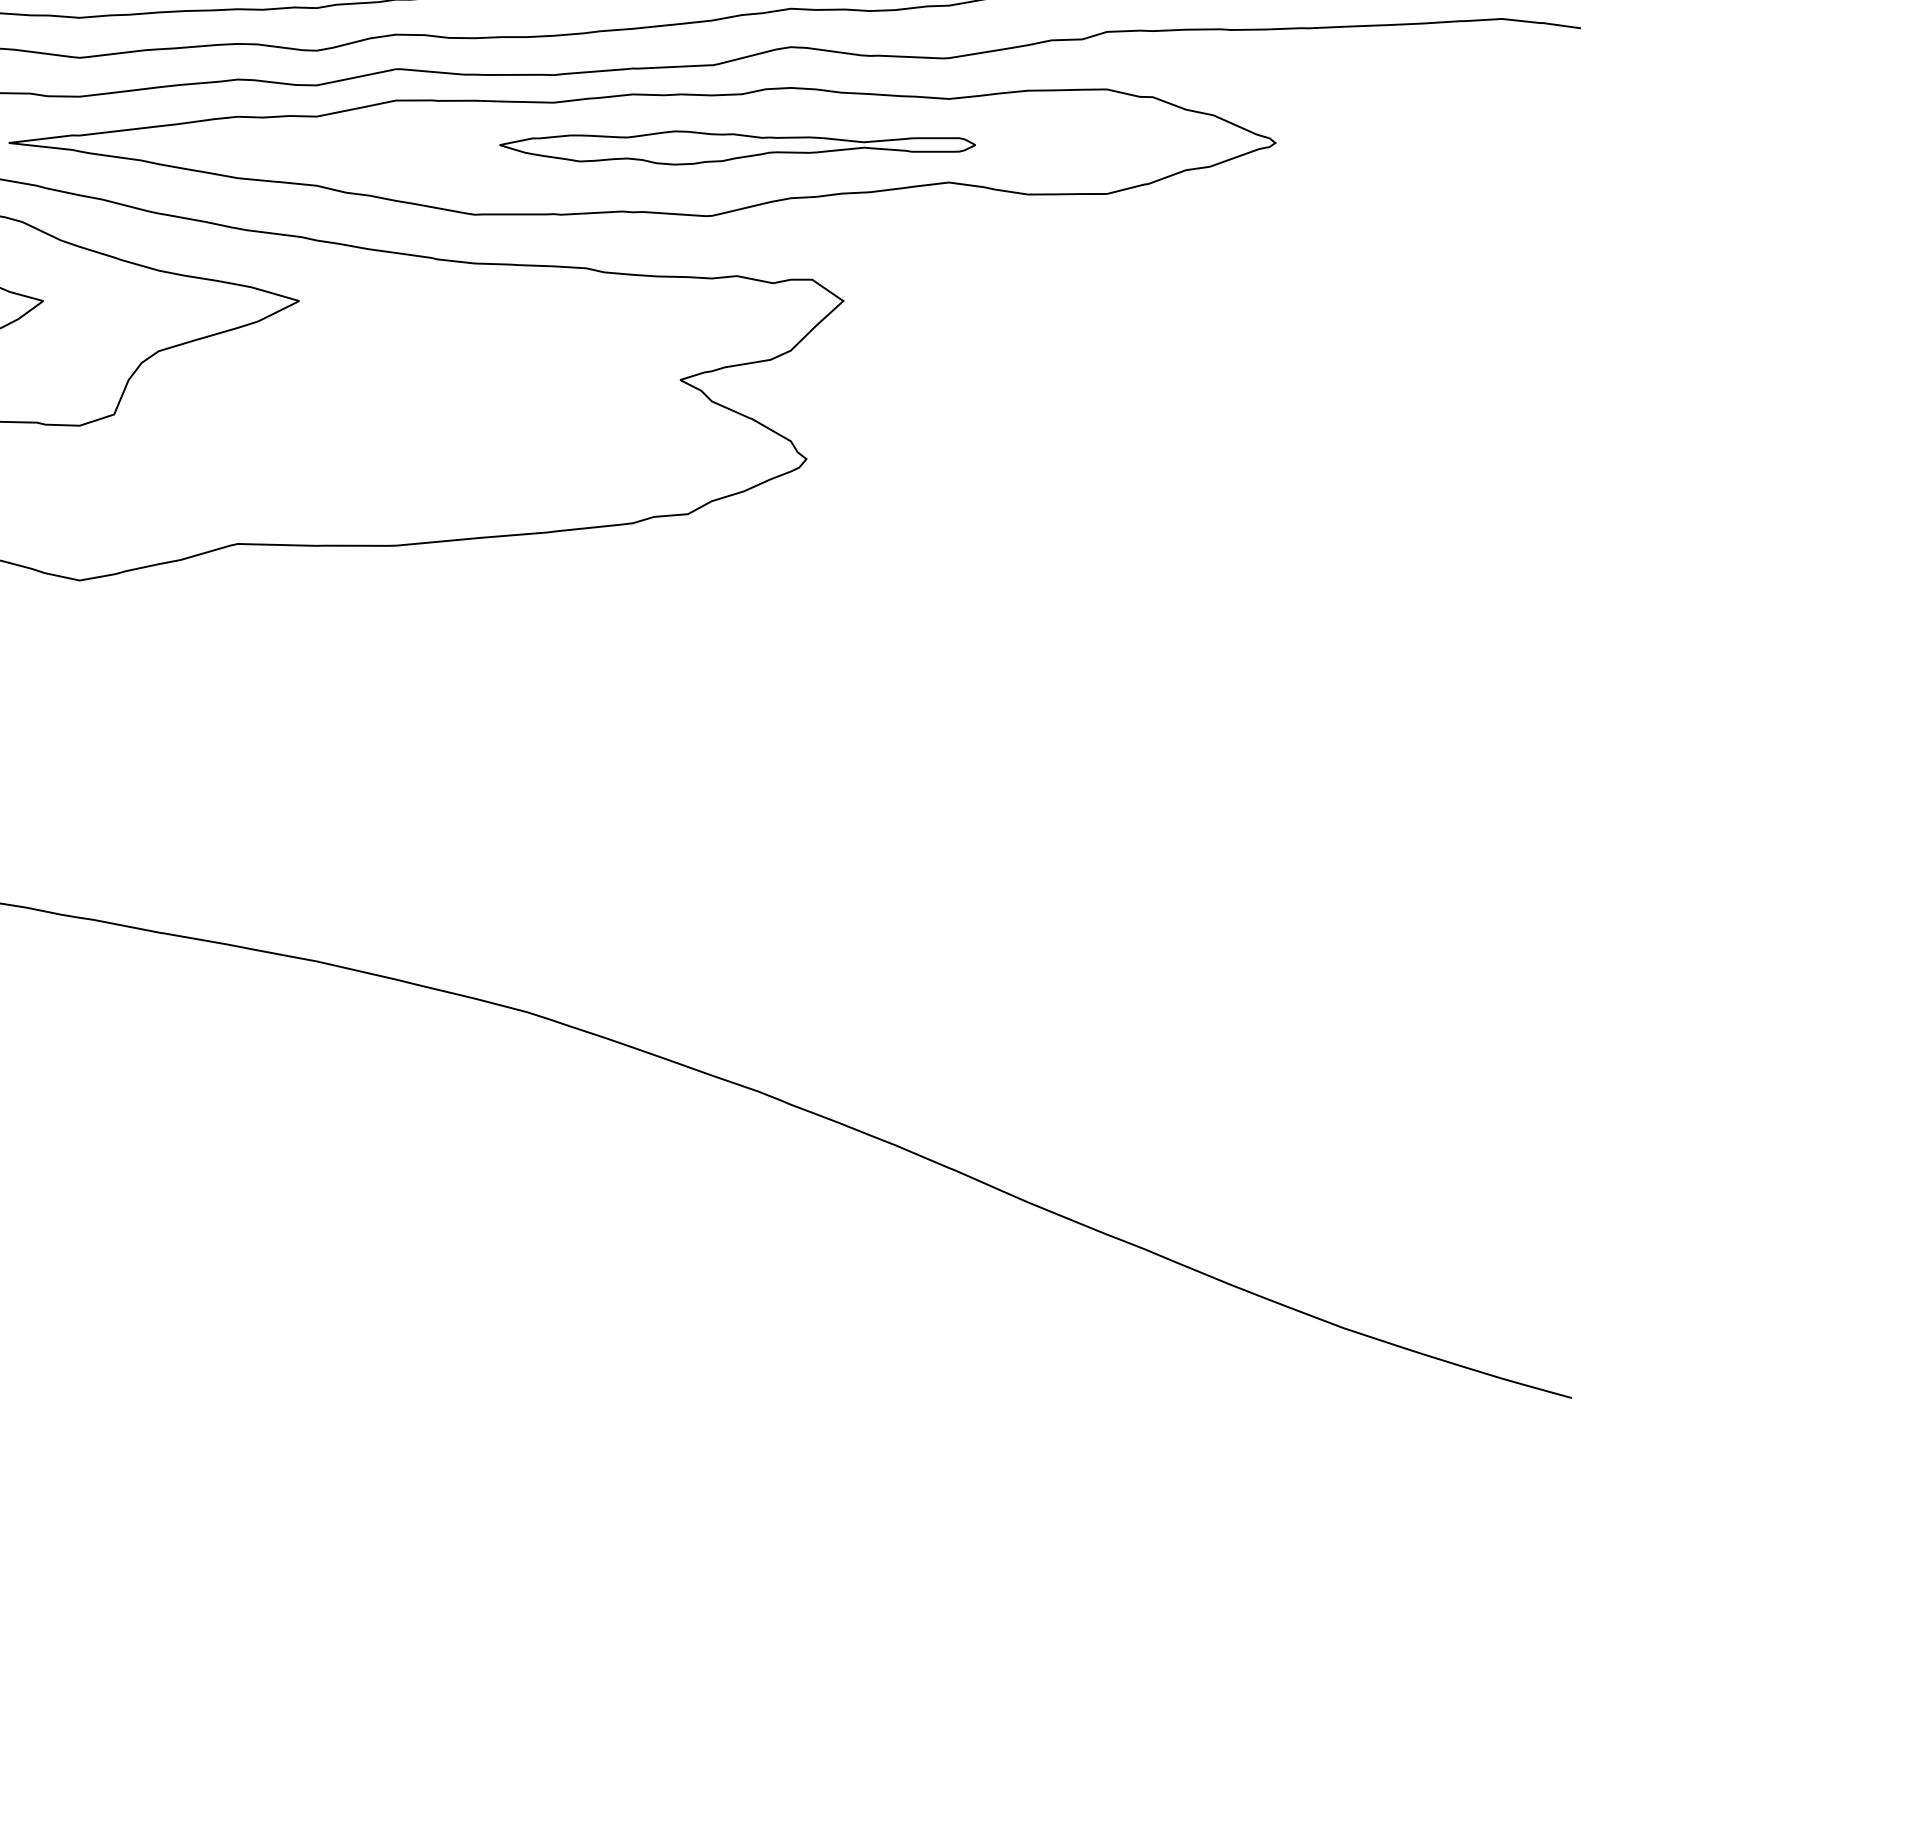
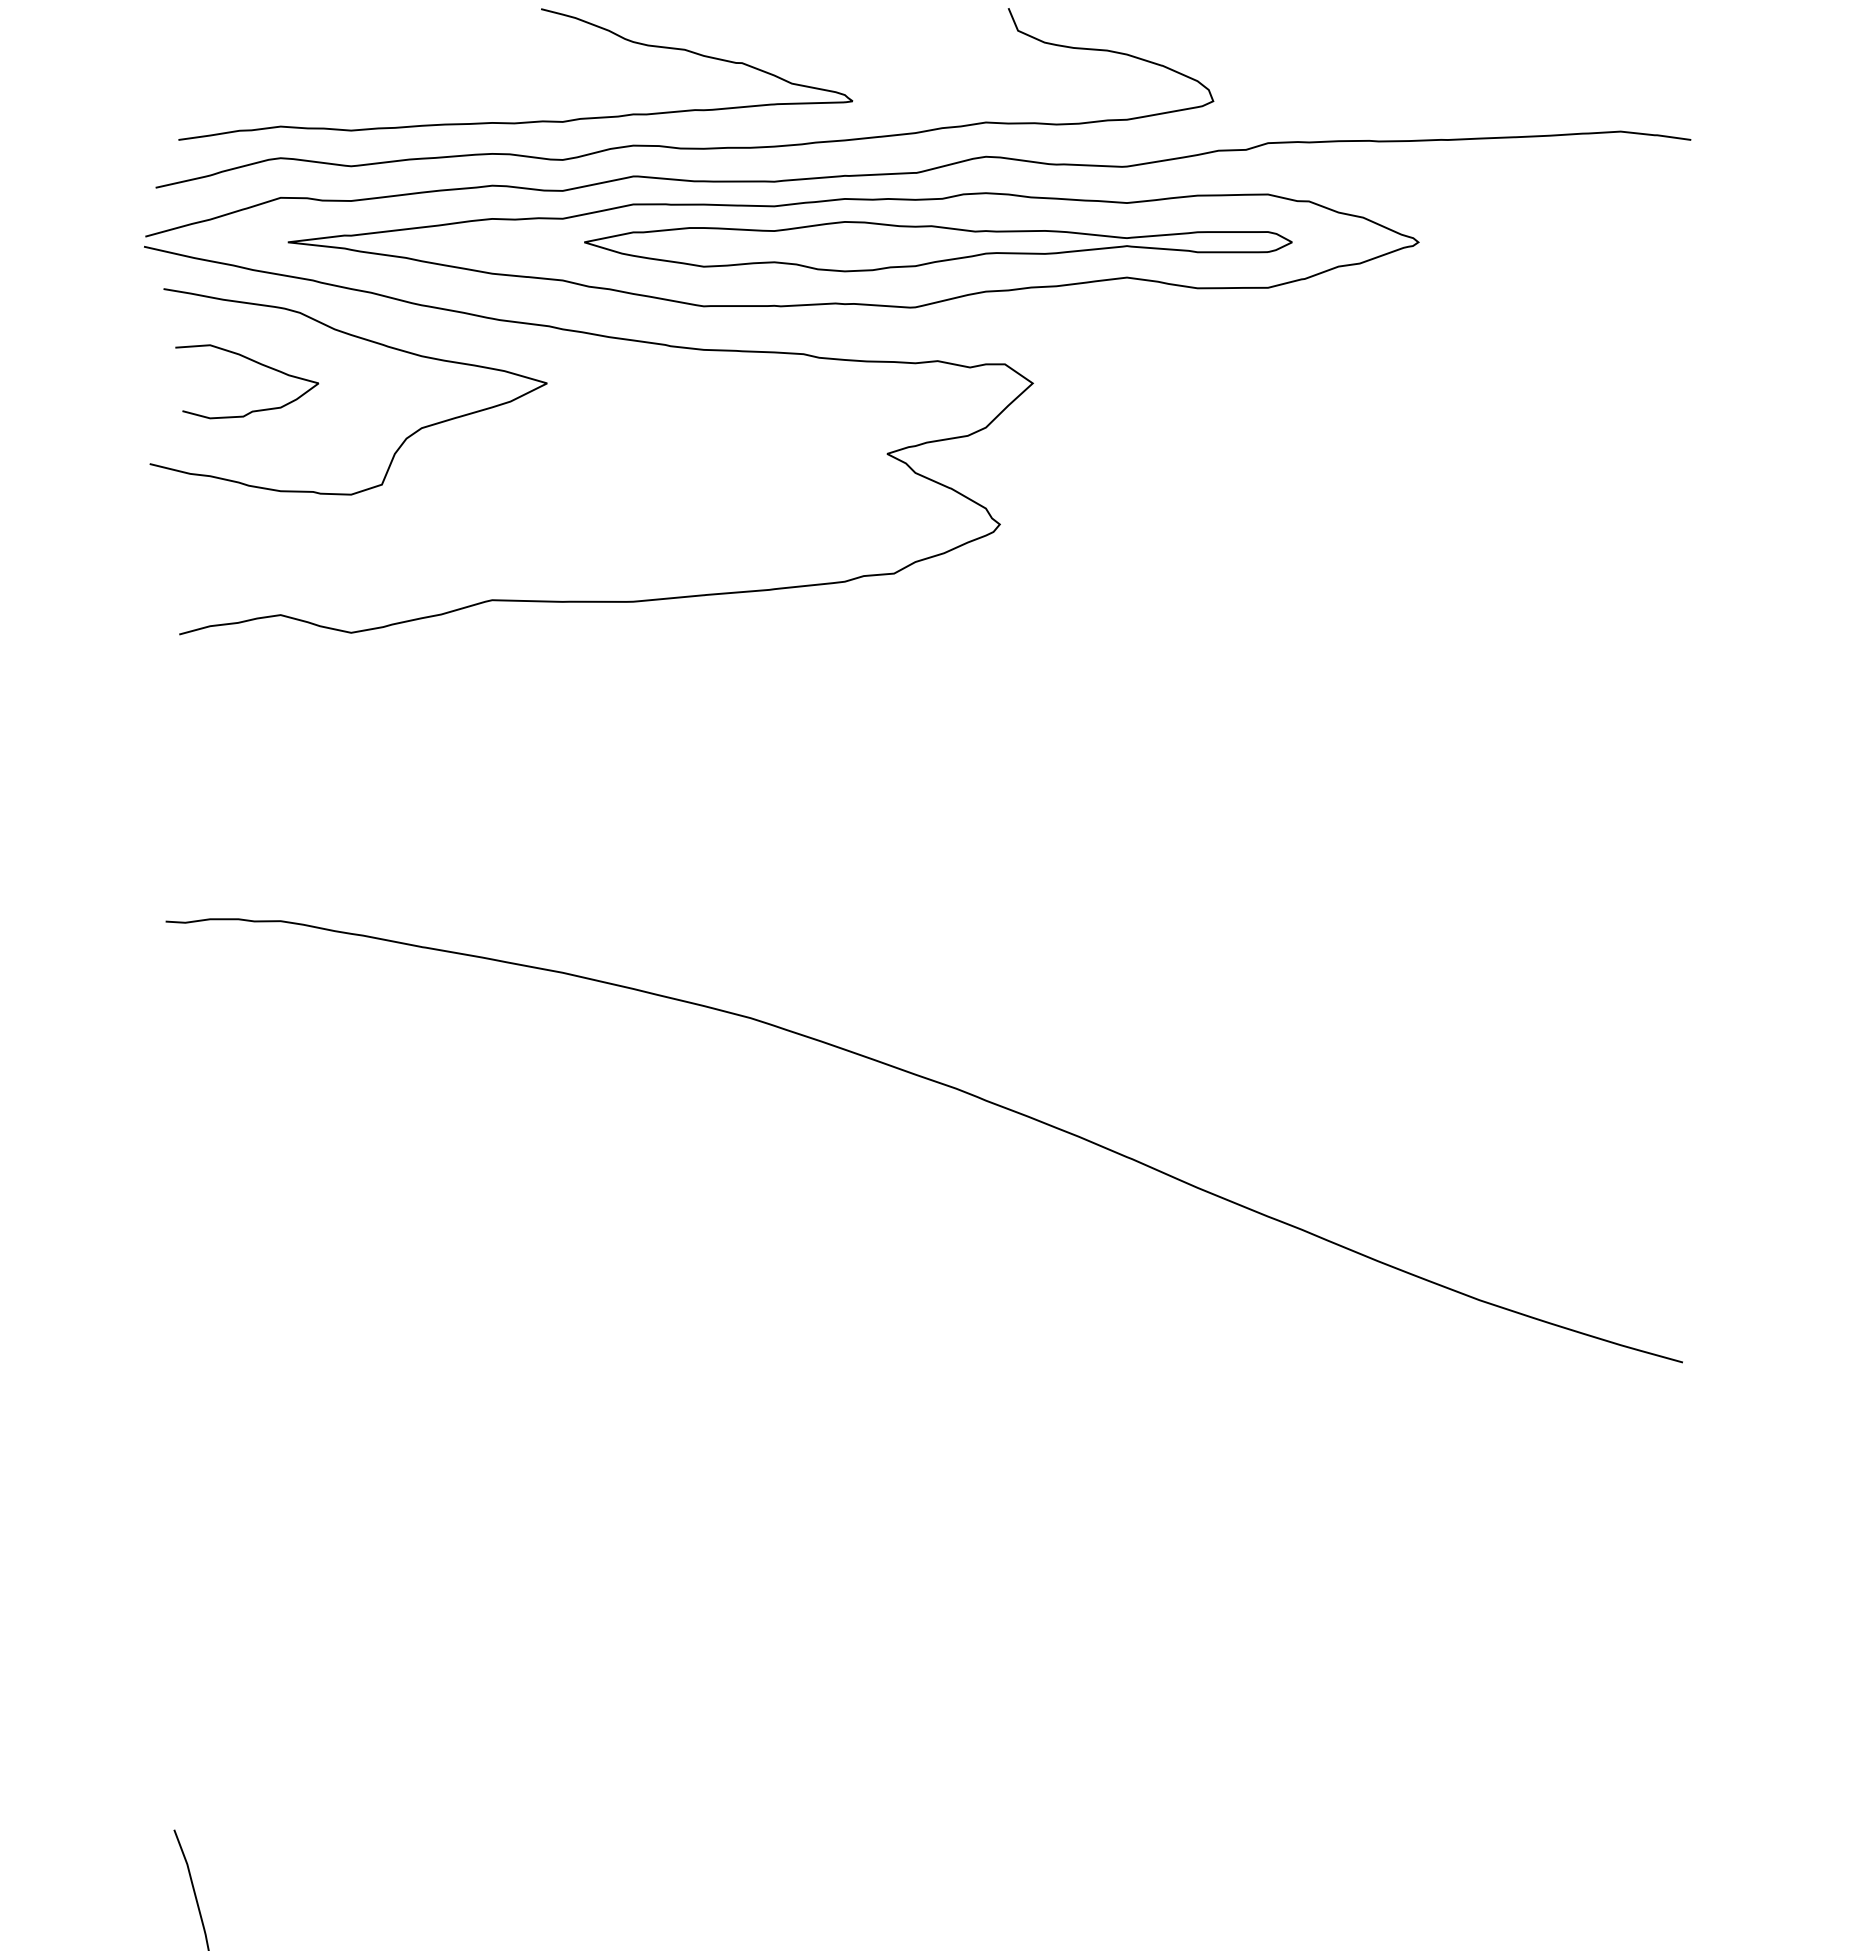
part: (737, 147) -> (938, 246), size x1.67

